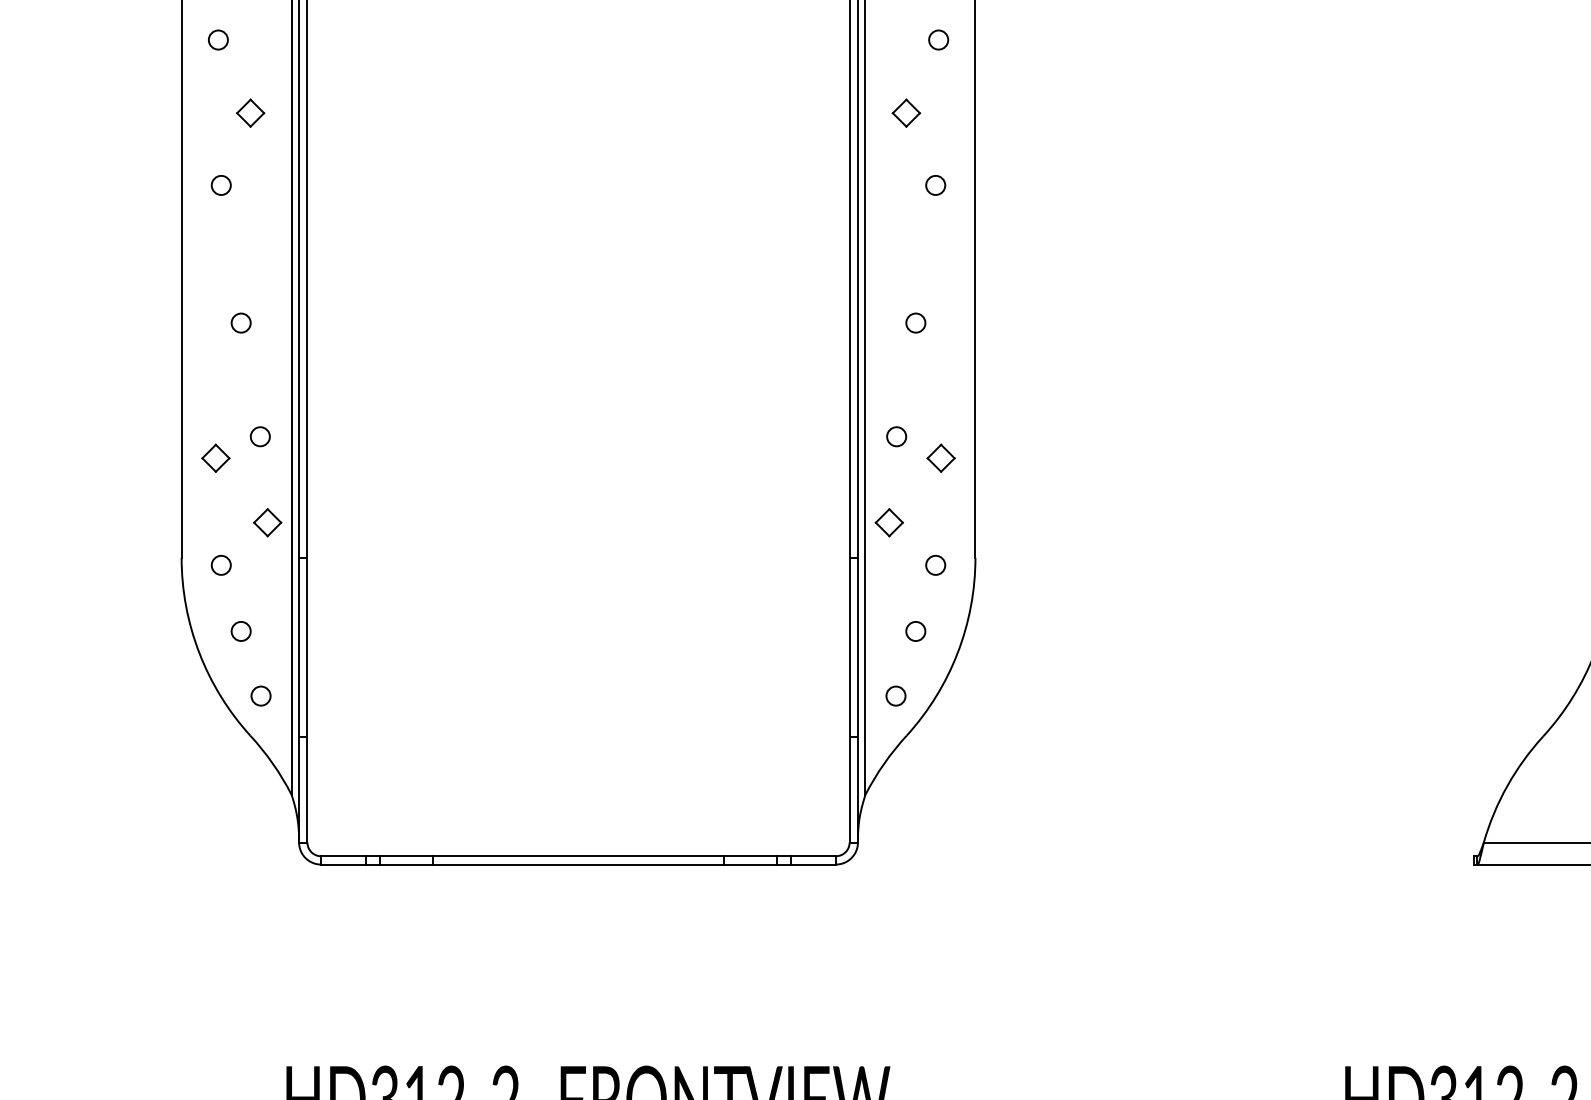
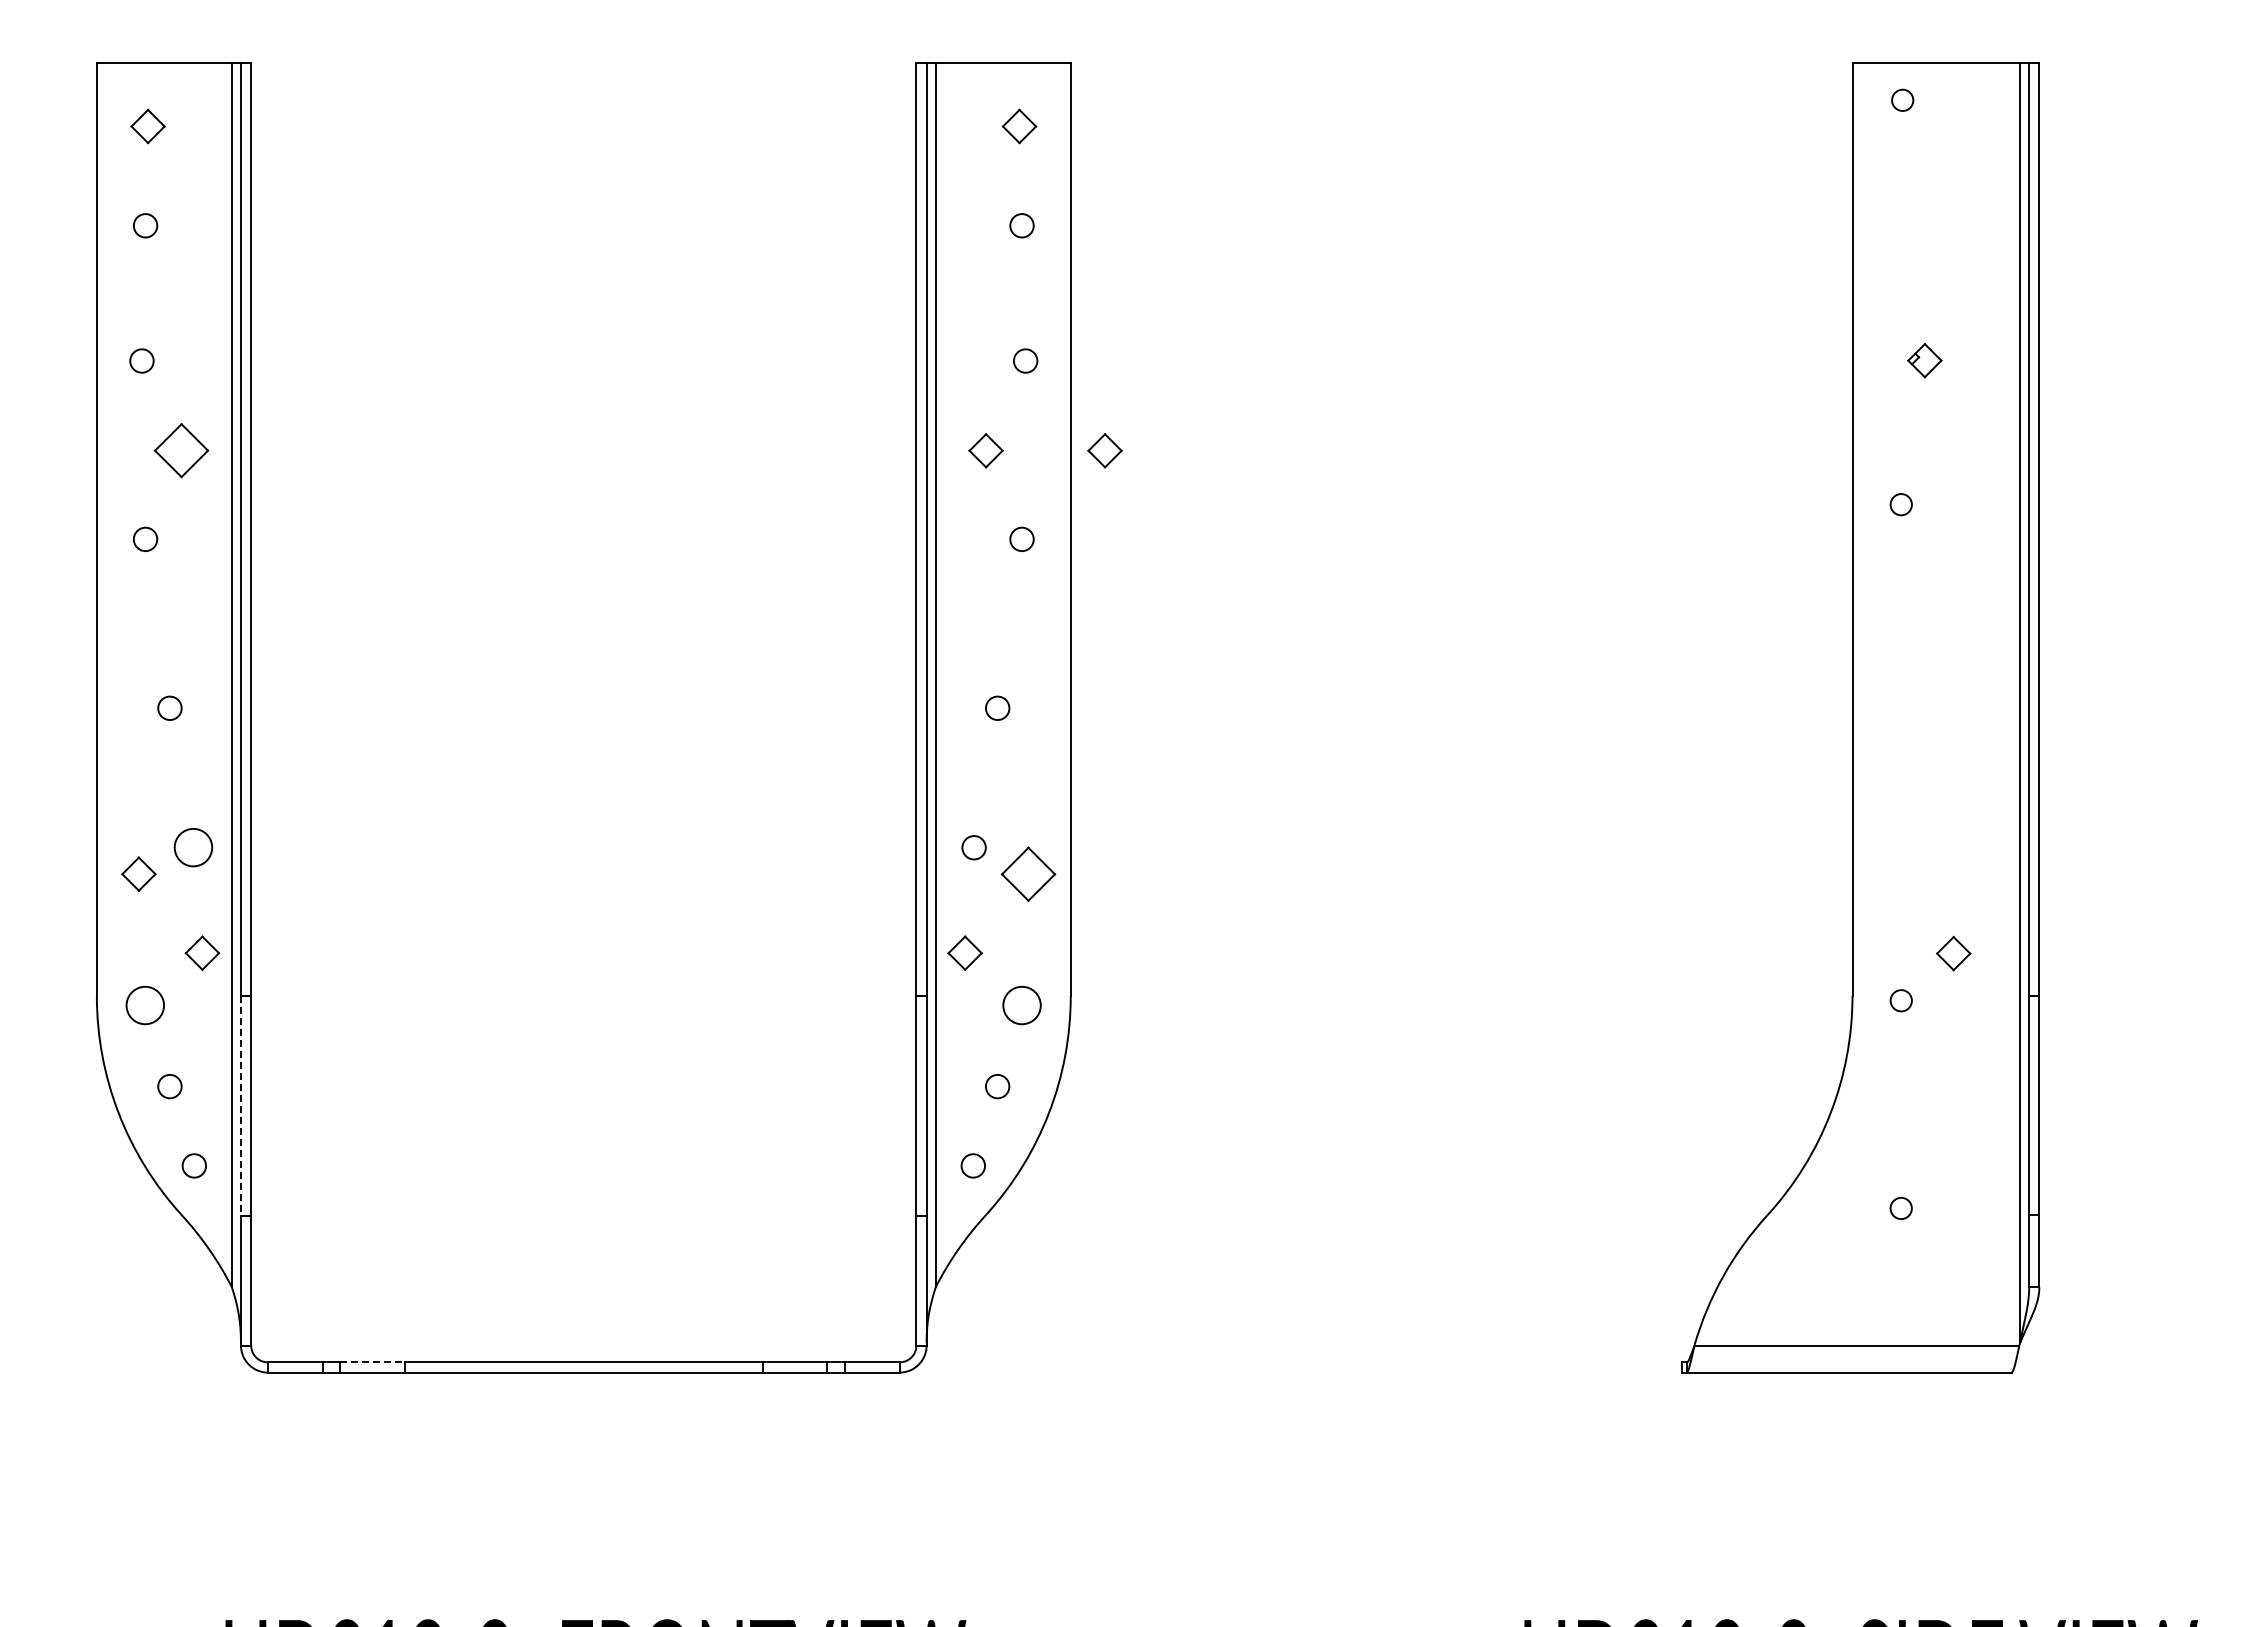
part: (250, 112) -> (181, 450), size x1.6
part: (1002, 112) -> (1104, 450), added
circle: (260, 436) -> (193, 847), size x1.6
part: (940, 457) -> (1028, 873), size x1.6
circle: (221, 565) -> (145, 1005), size x1.6
circle: (935, 565) -> (1021, 1005), size x1.6
line: (298, 646) -> (240, 1105), solid -> dashed
line: (407, 856) -> (373, 1362), solid -> dashed

